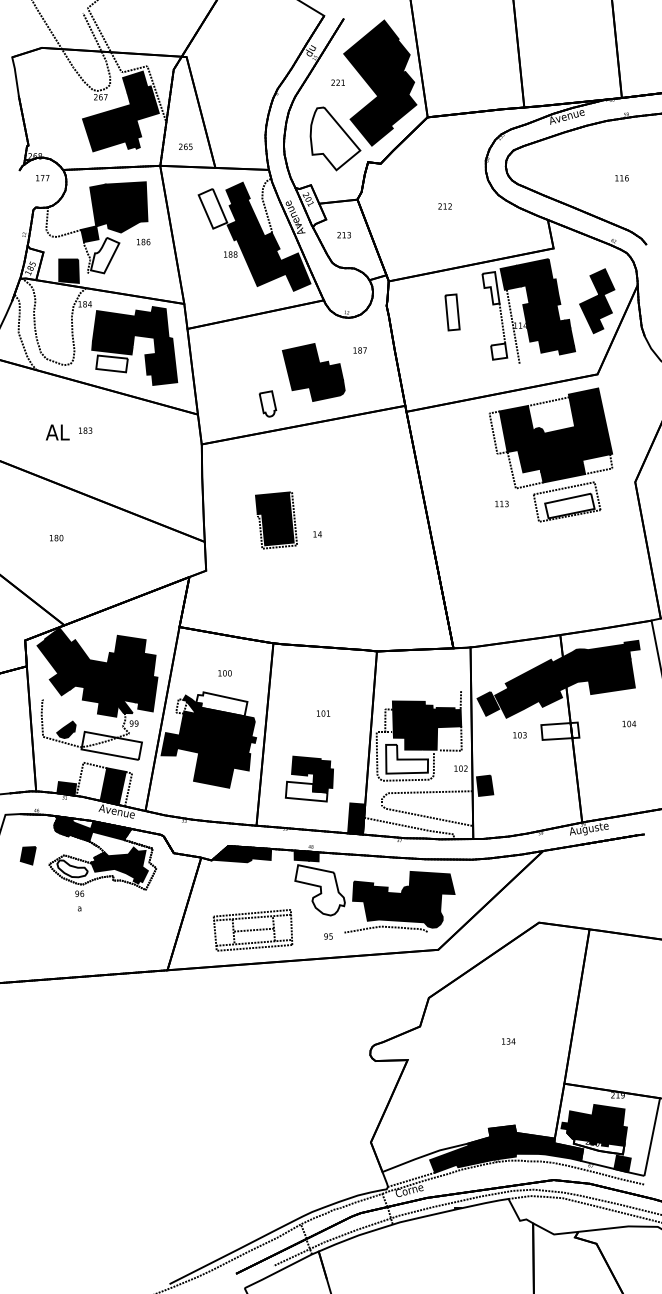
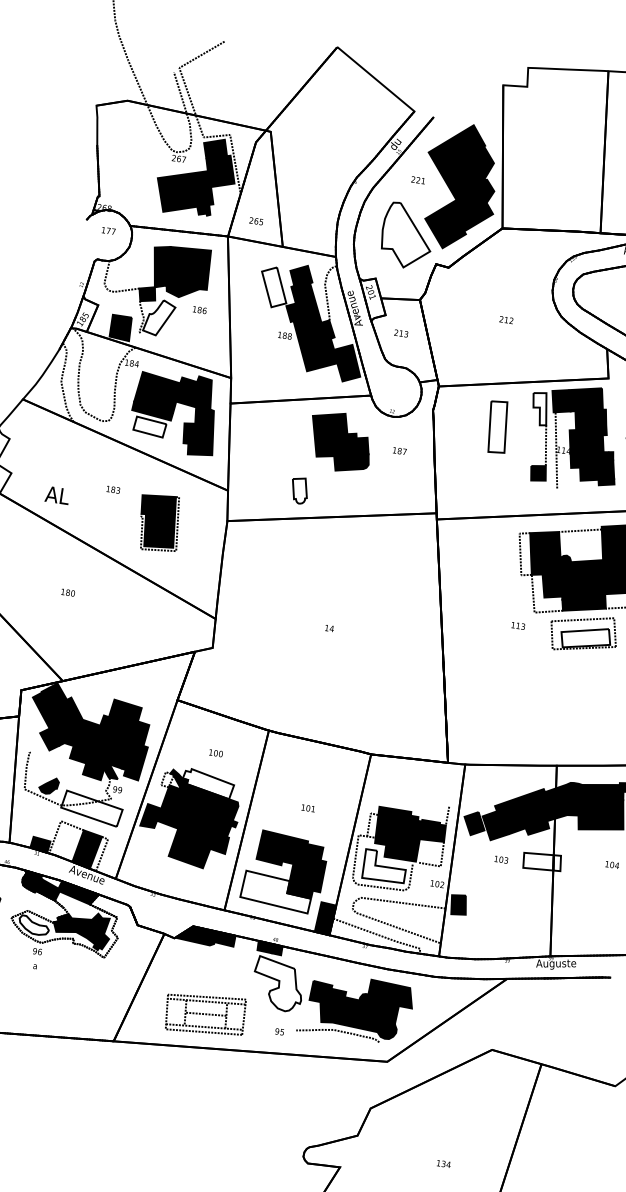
part: (452, 312) -> (497, 427), size x1.43
fill: (499, 351) -> (538, 473), added
part: (313, 372) -> (340, 442), moved
text: (57, 432) -> (57, 495), moved
part: (276, 520) -> (159, 523), moved
part: (309, 778) -> (284, 871), size x1.67

